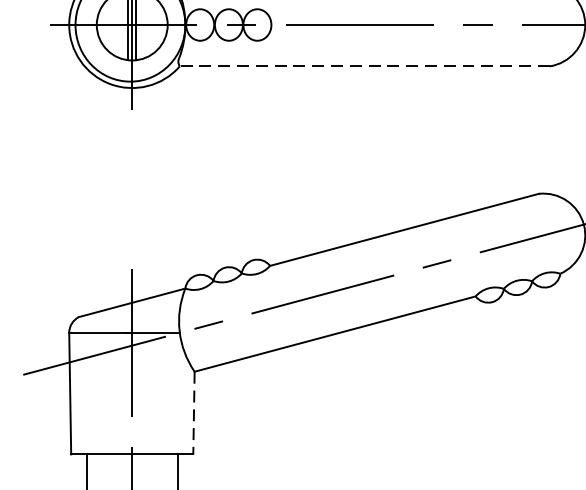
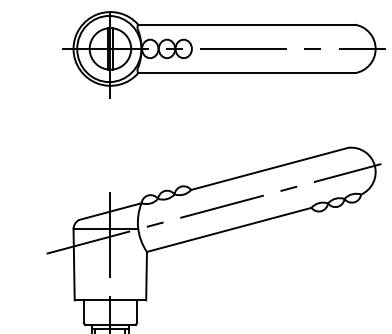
line: (364, 66) -> (246, 73), dashed -> solid
line: (193, 413) -> (146, 276), dashed -> solid

